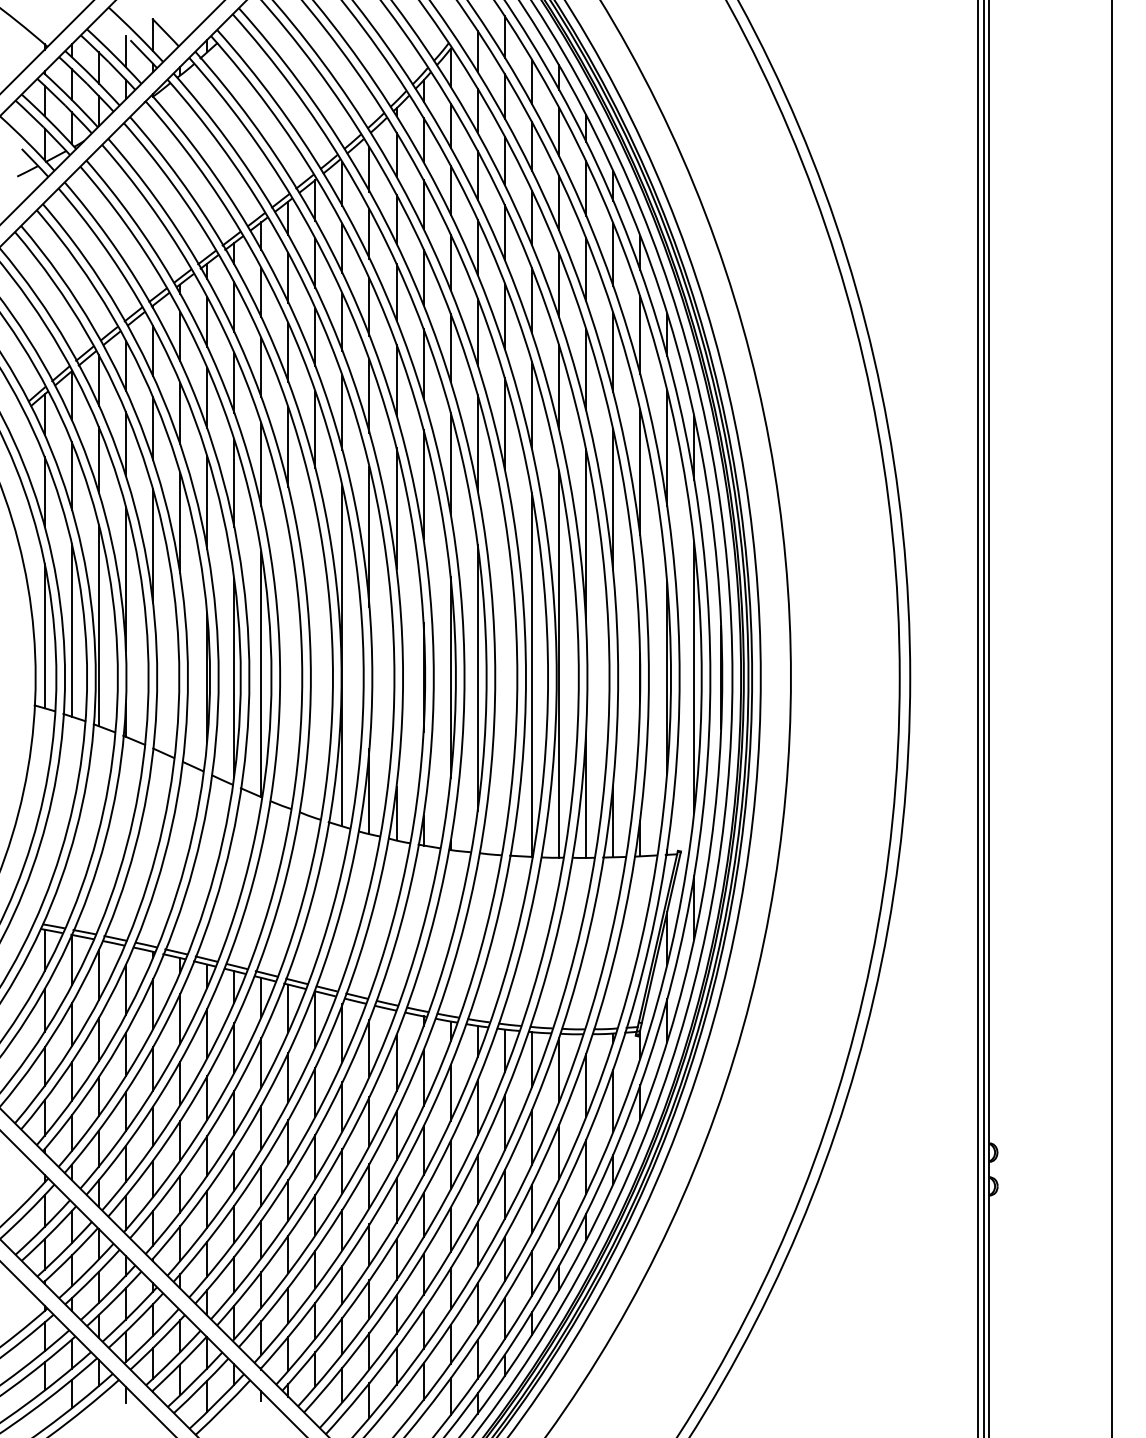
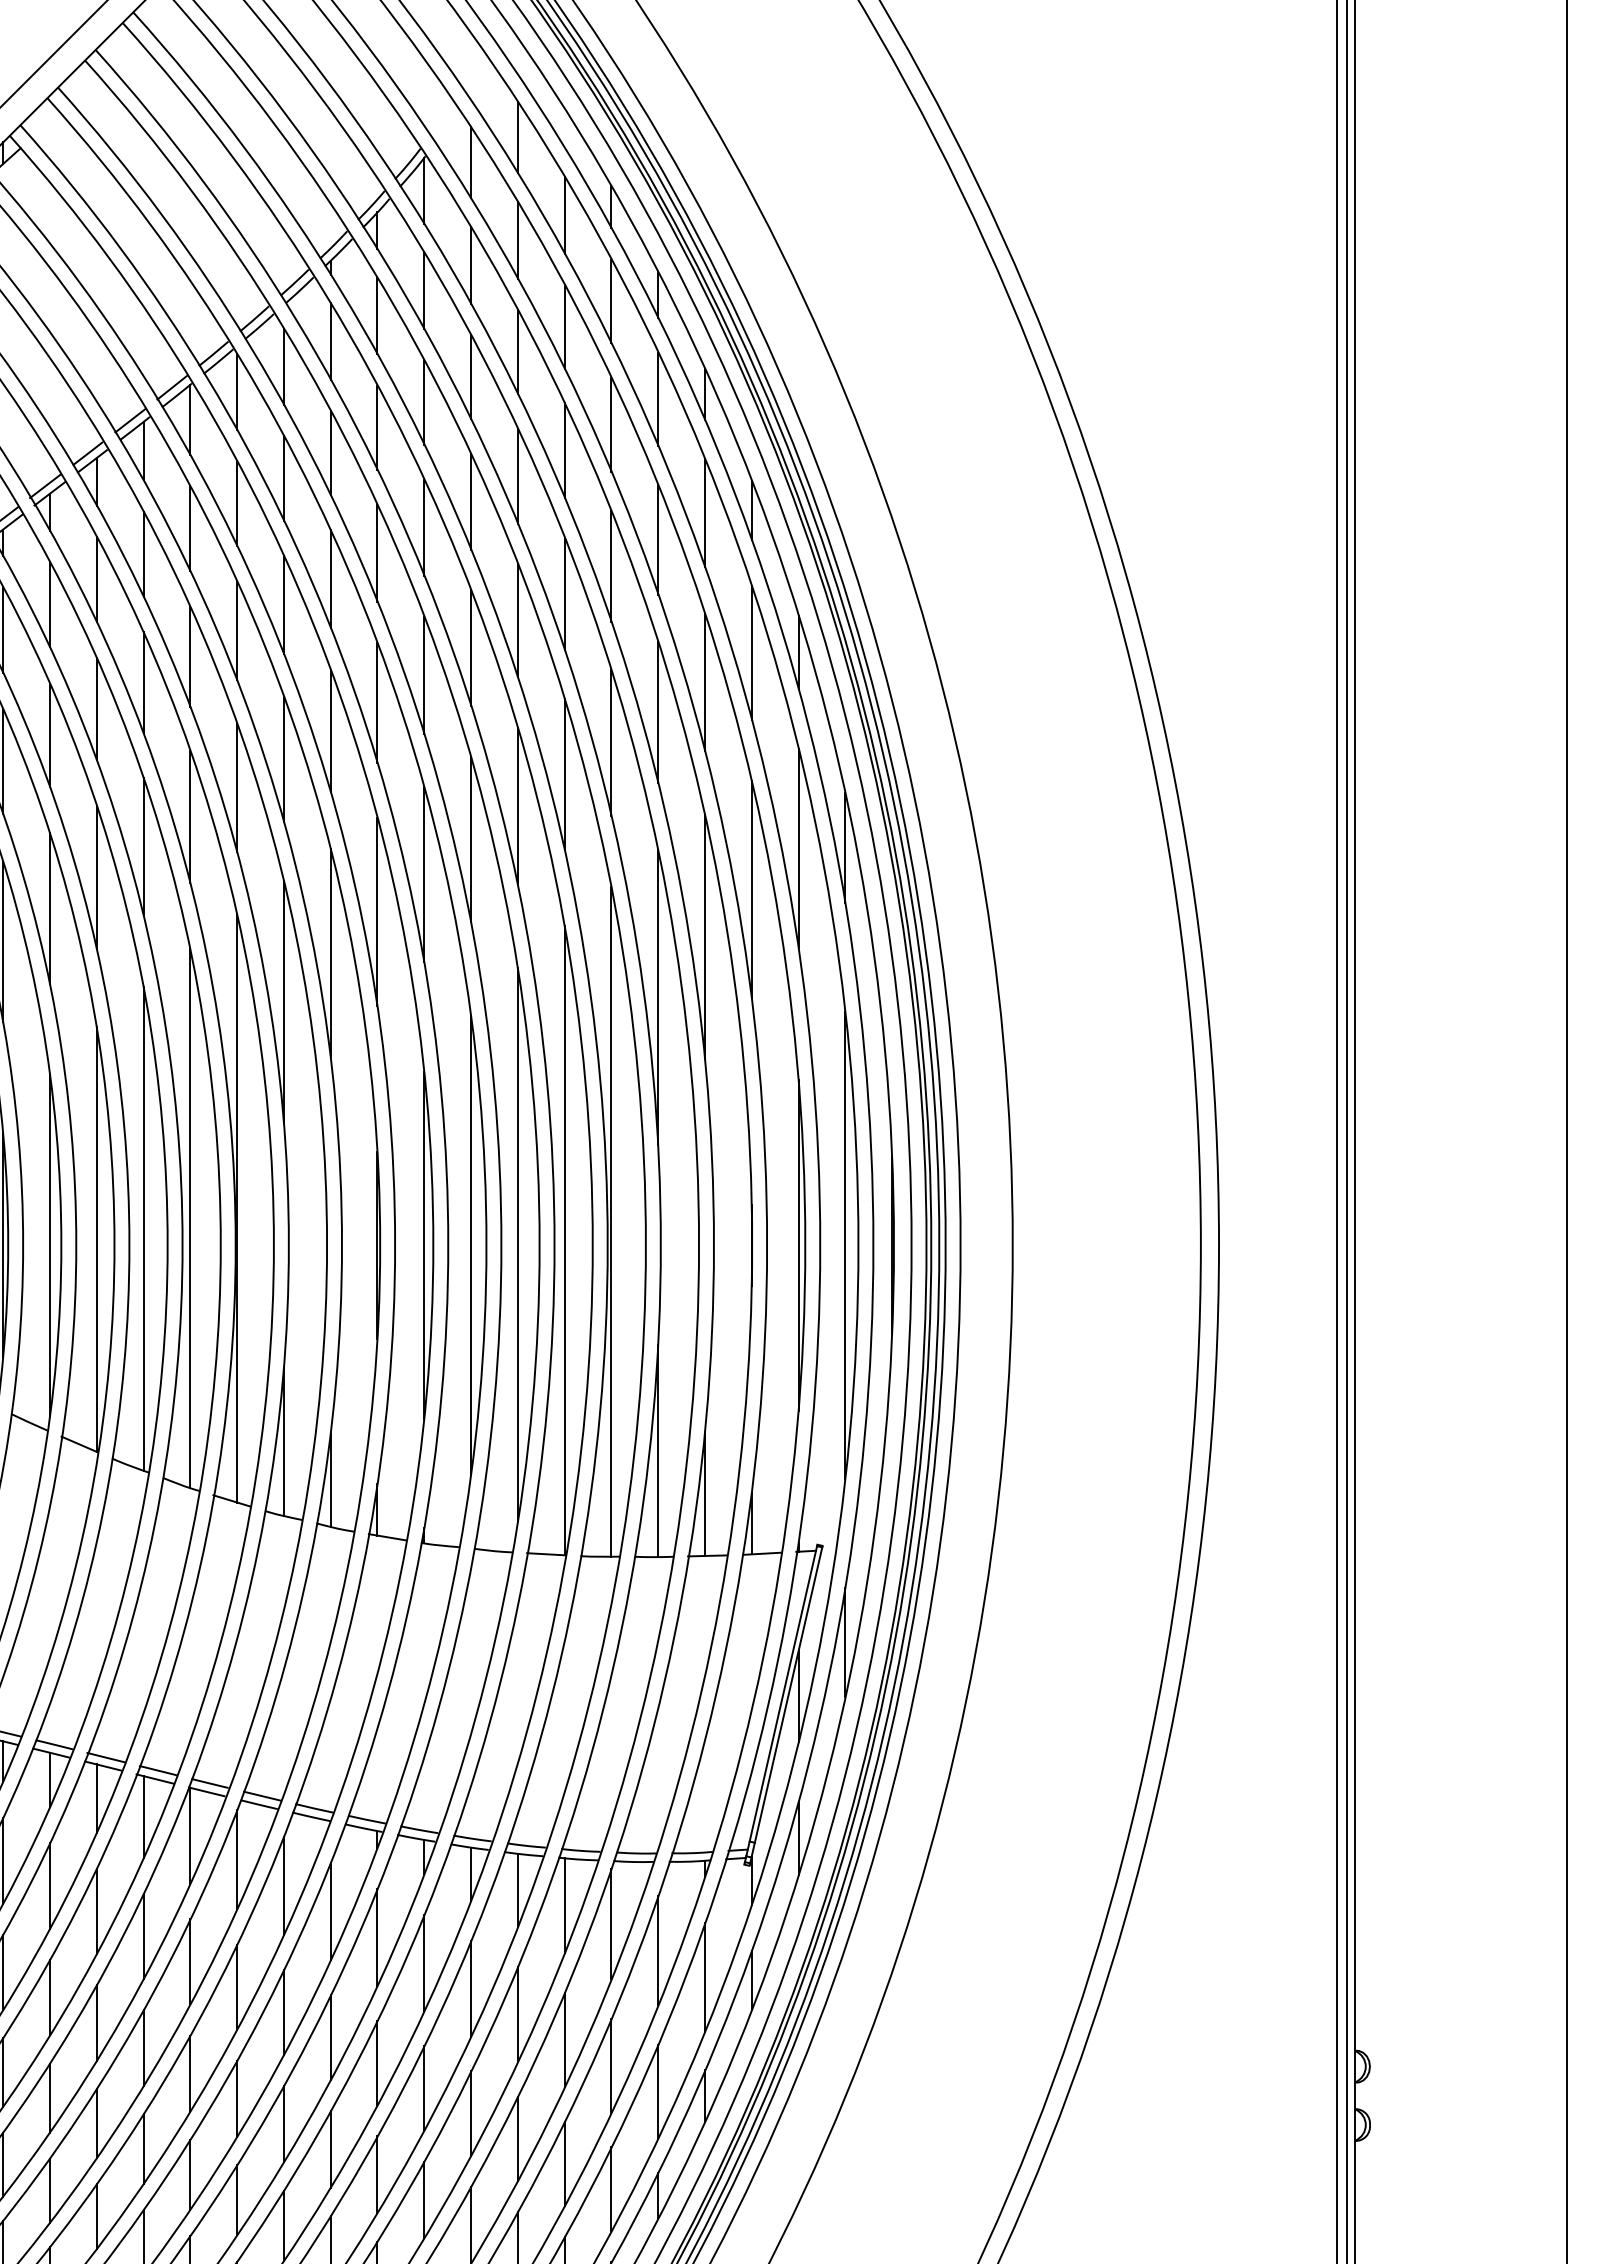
line: (315, 662) -> (190, 1219), added
line: (288, 667) -> (143, 1227), added
line: (504, 677) -> (517, 1245), added

